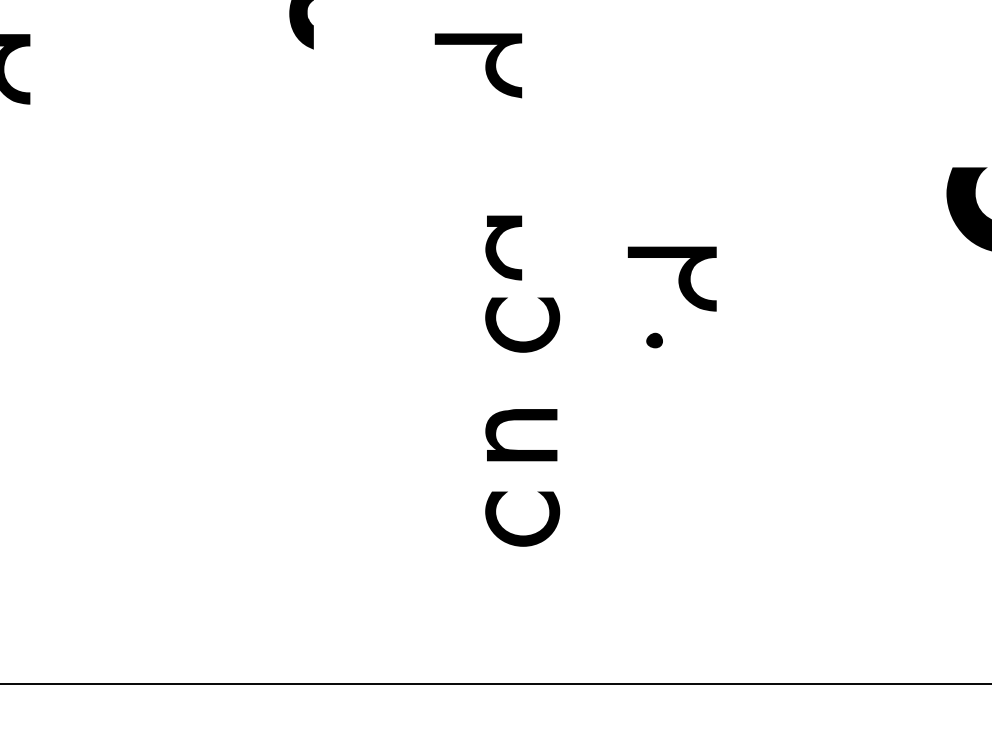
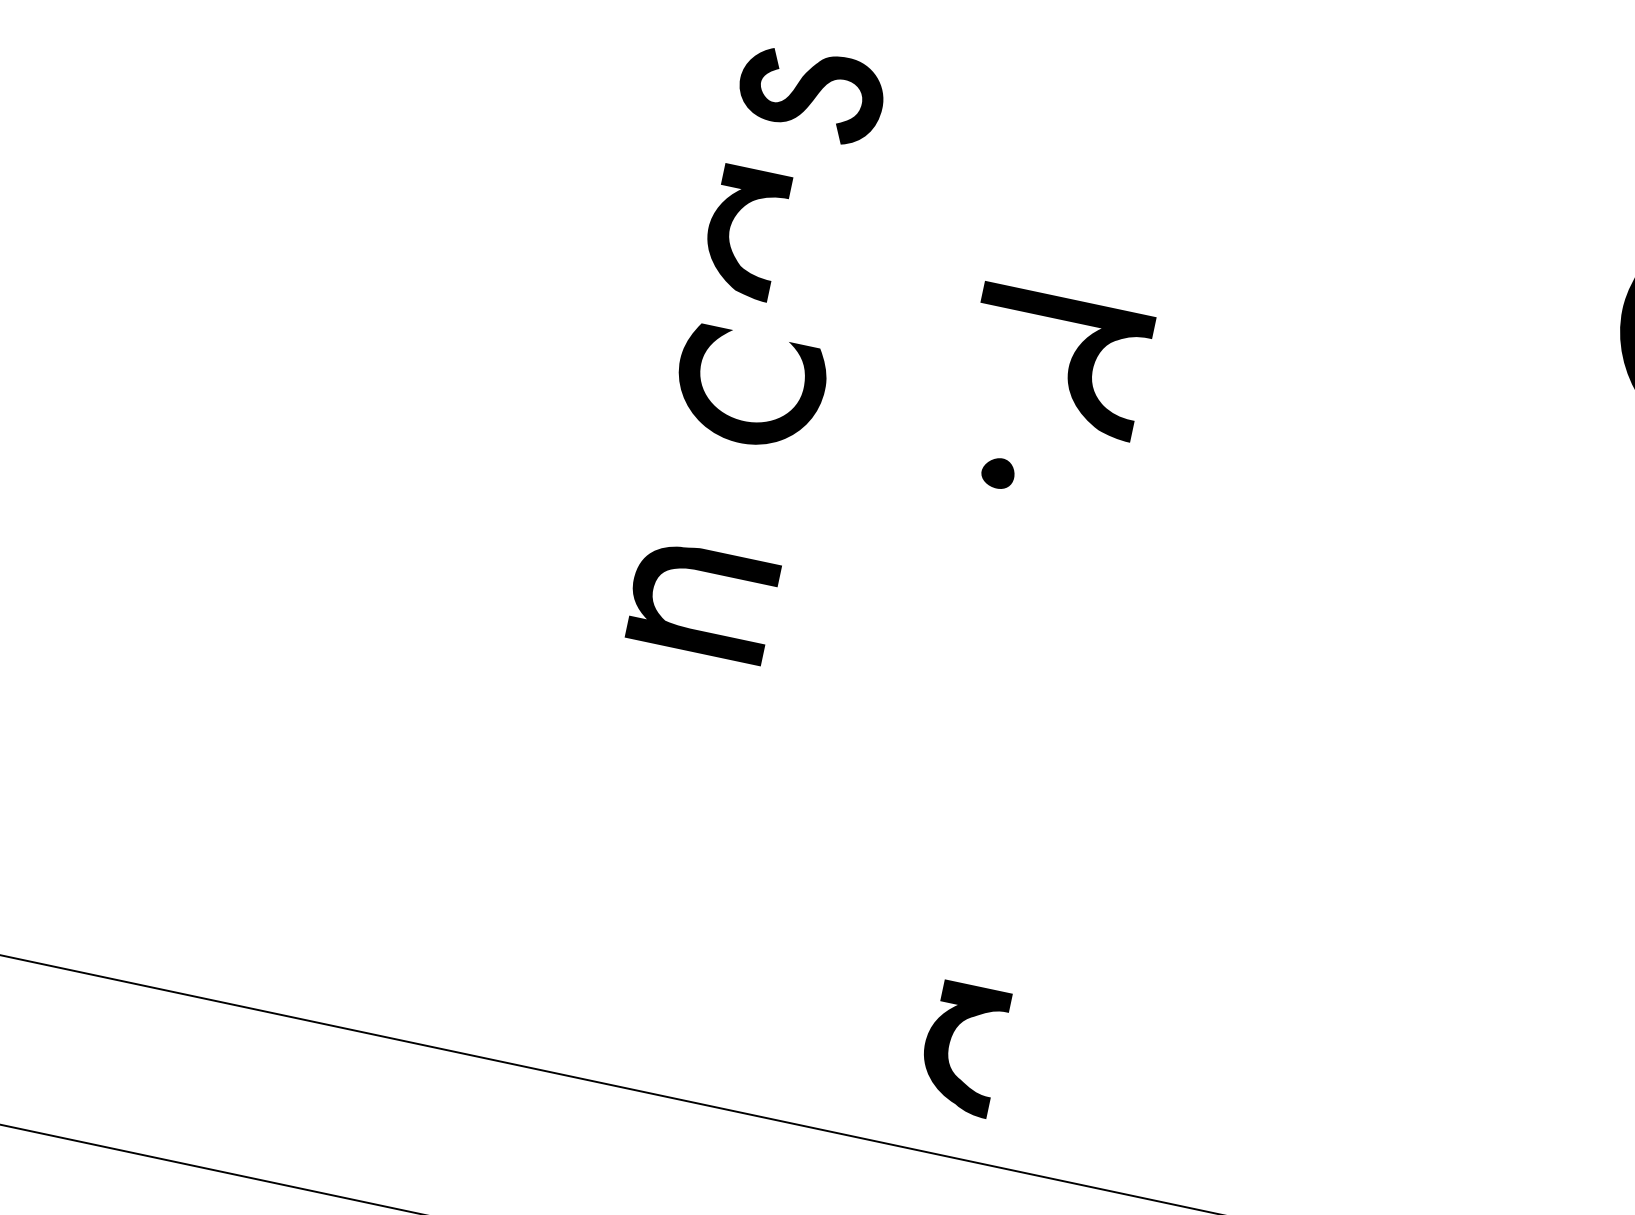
part: (521, 172) -> (809, 93), added
part: (522, 535) -> (662, 795), removed
part: (690, 628) -> (949, 1044), added

